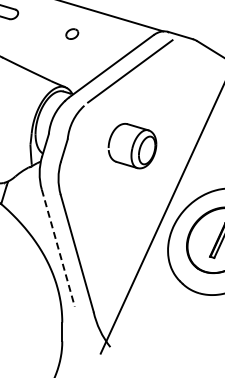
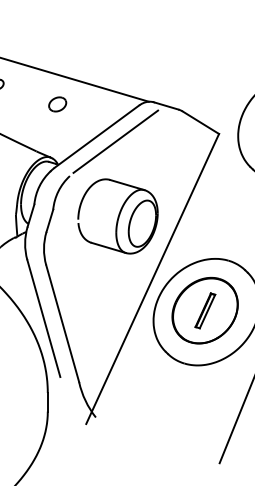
part: (71, 34) -> (57, 104), size x1.43
part: (131, 146) -> (117, 216), size x1.67
line: (57, 248) -> (43, 318), dashed -> solid

